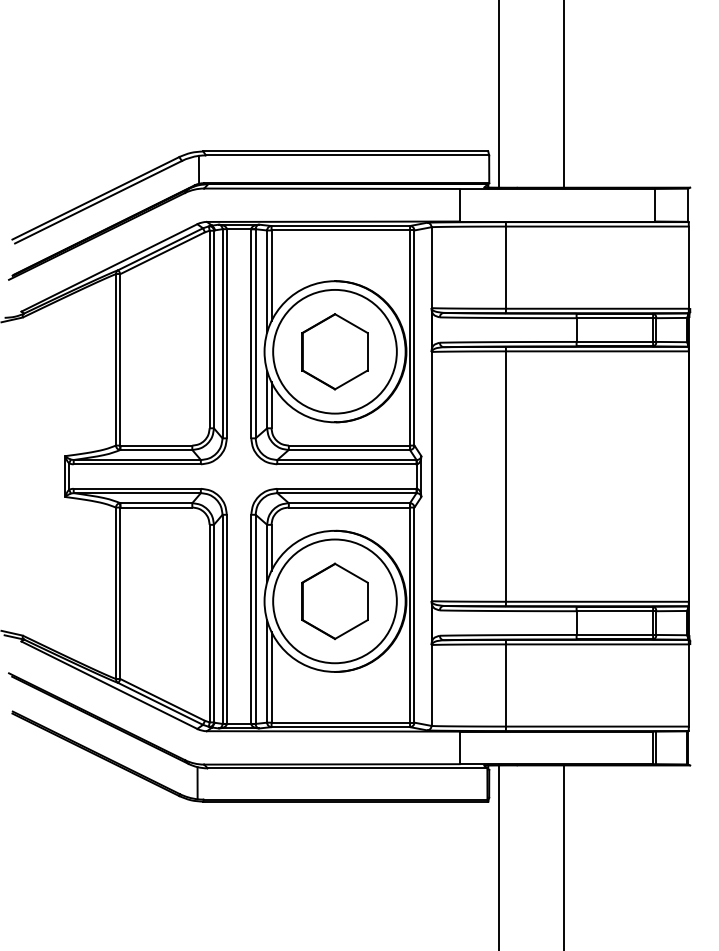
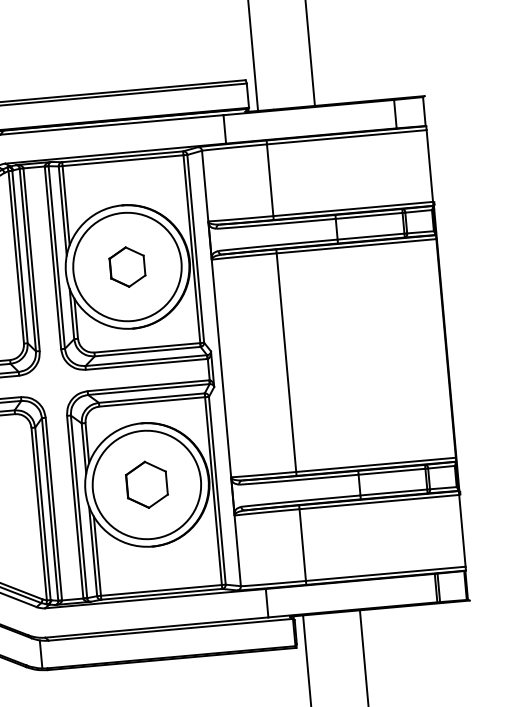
part: (334, 351) -> (127, 266), size x0.6
part: (334, 600) -> (146, 484), size x0.7

